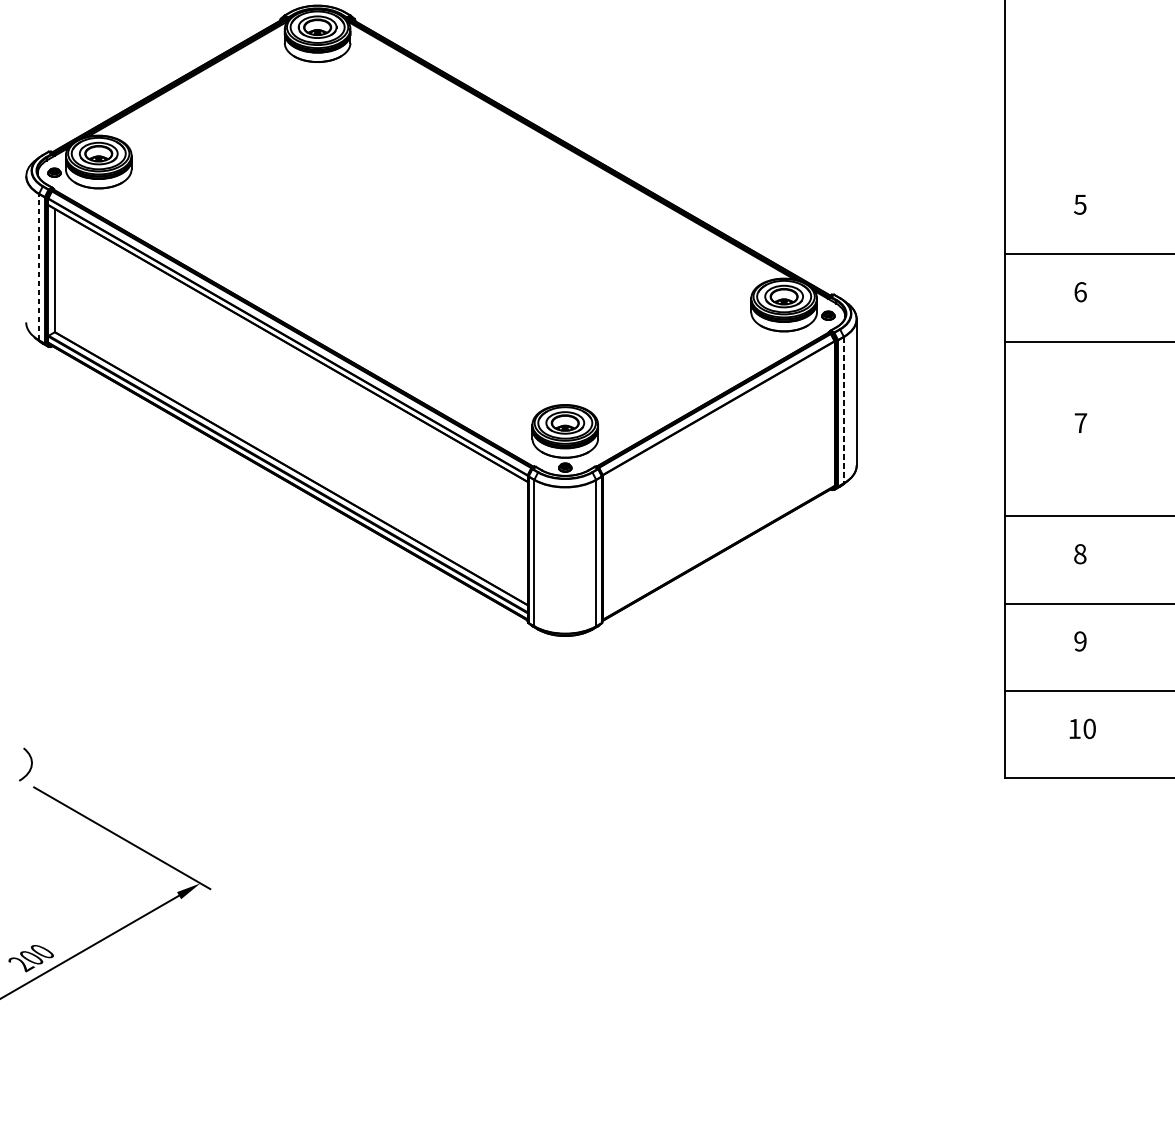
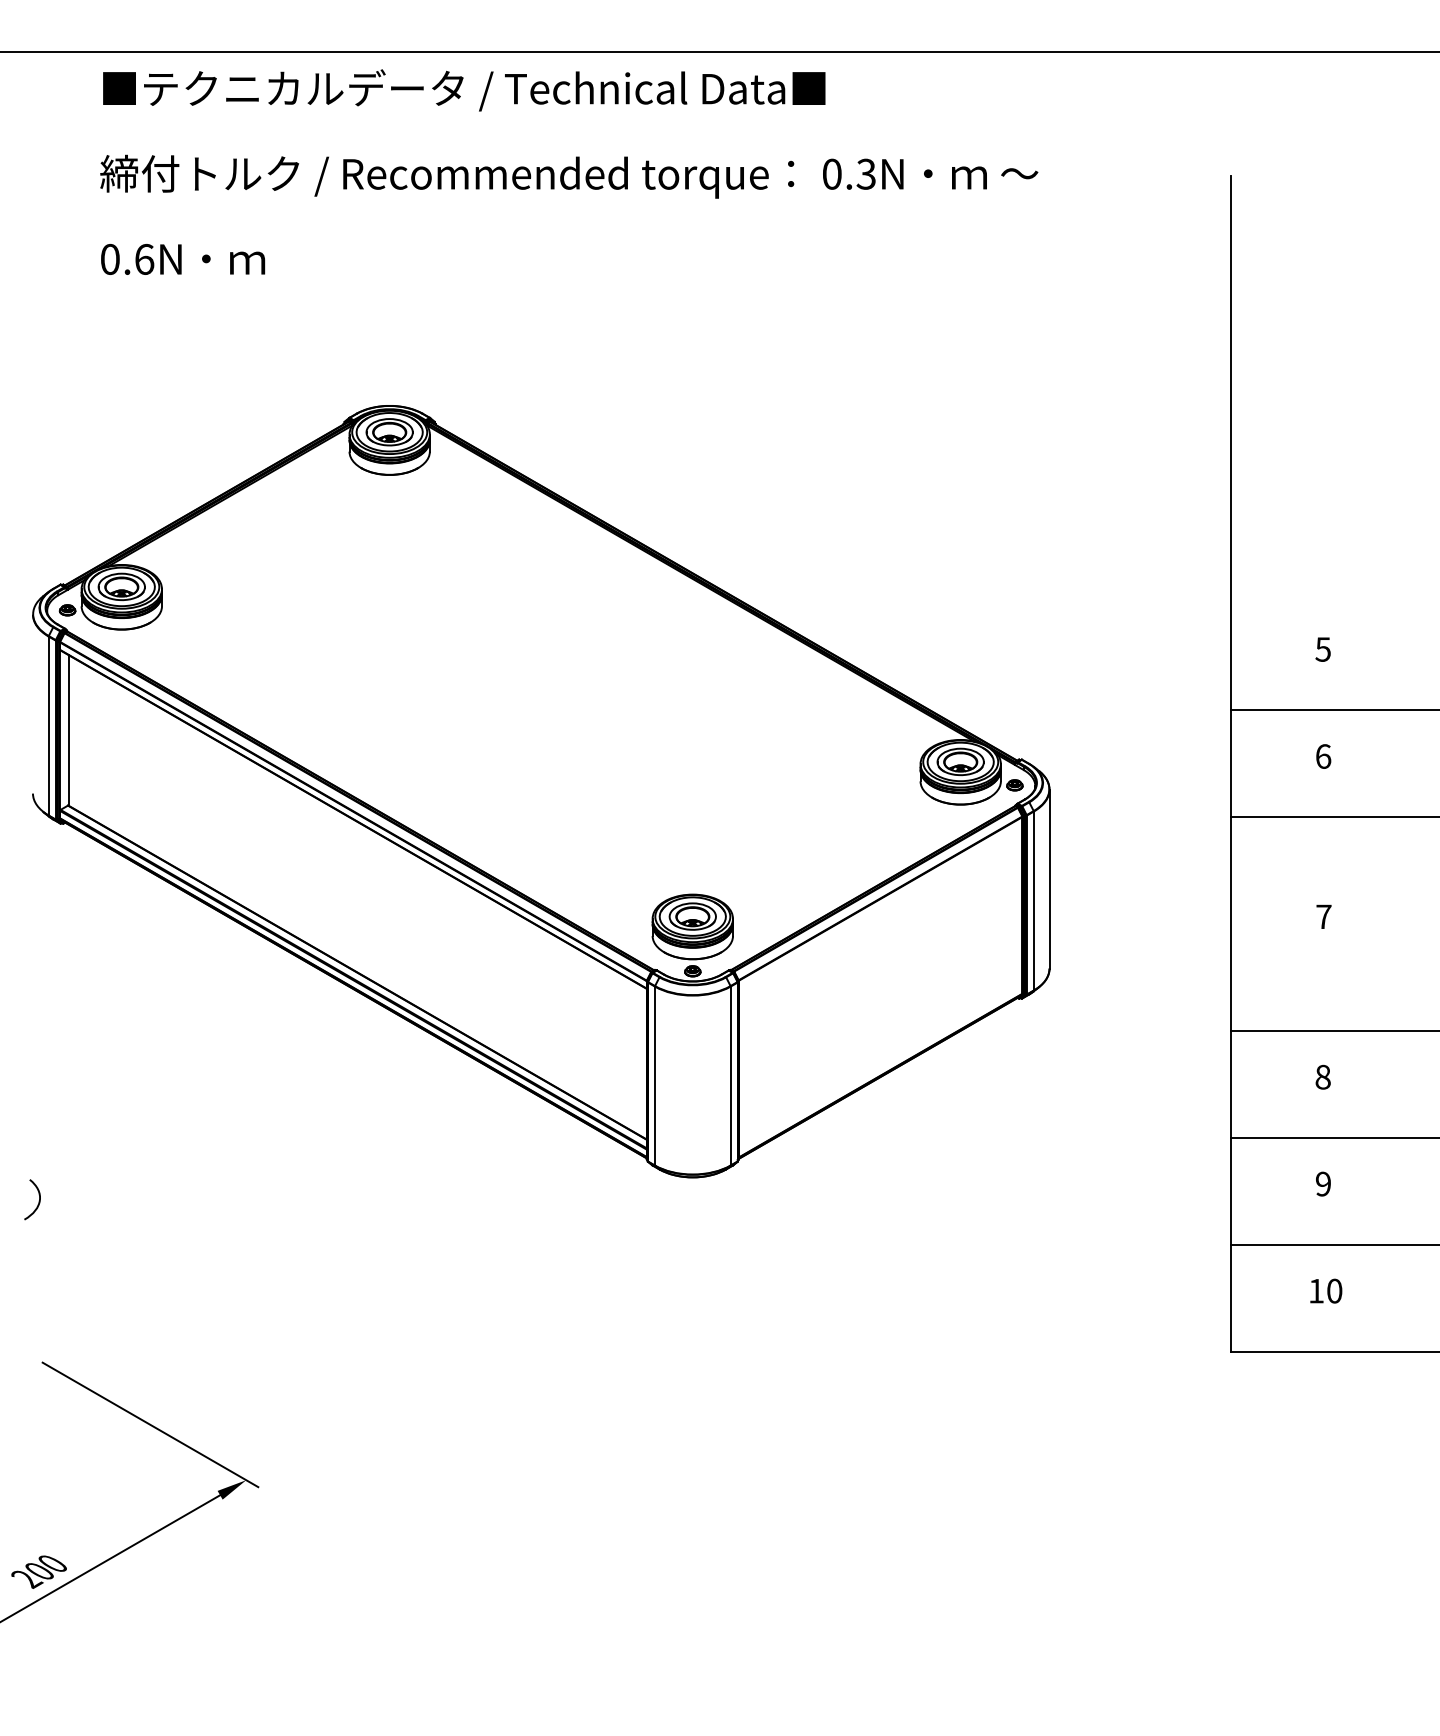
line: (38, 266) -> (48, 725), dashed -> solid
line: (843, 410) -> (1033, 901), dashed -> solid
curve: (30, 765) -> (38, 1201), moved

